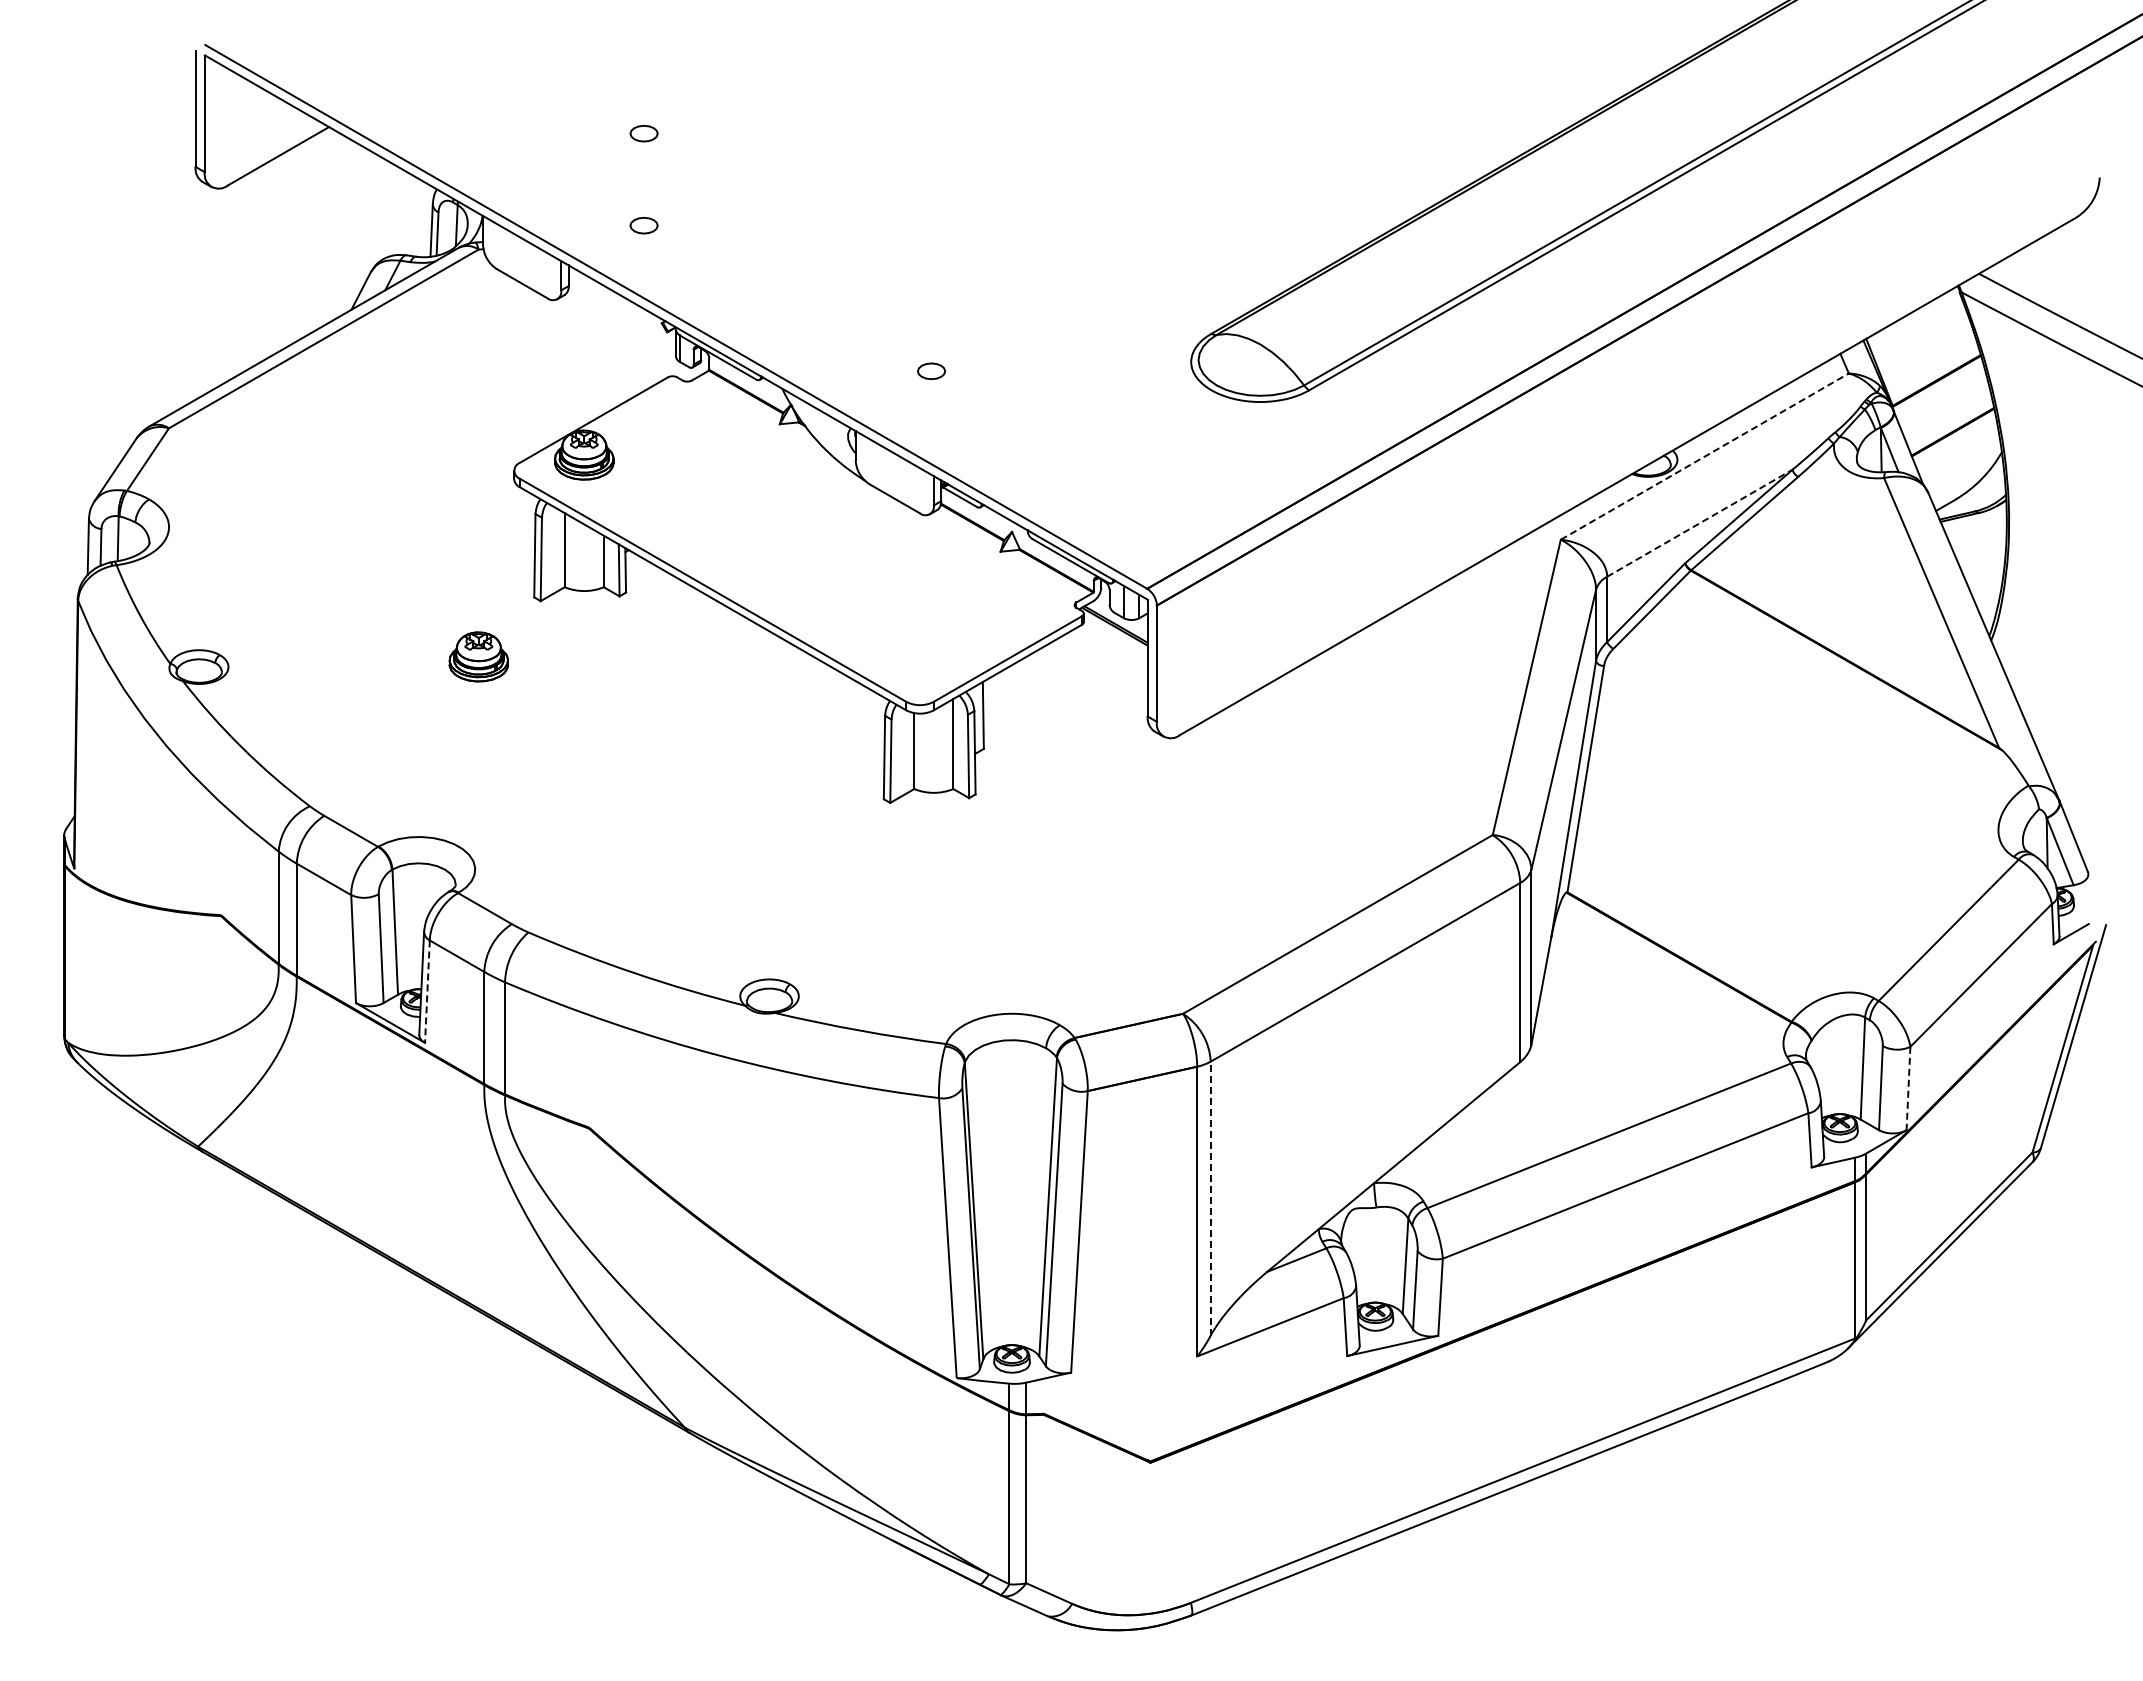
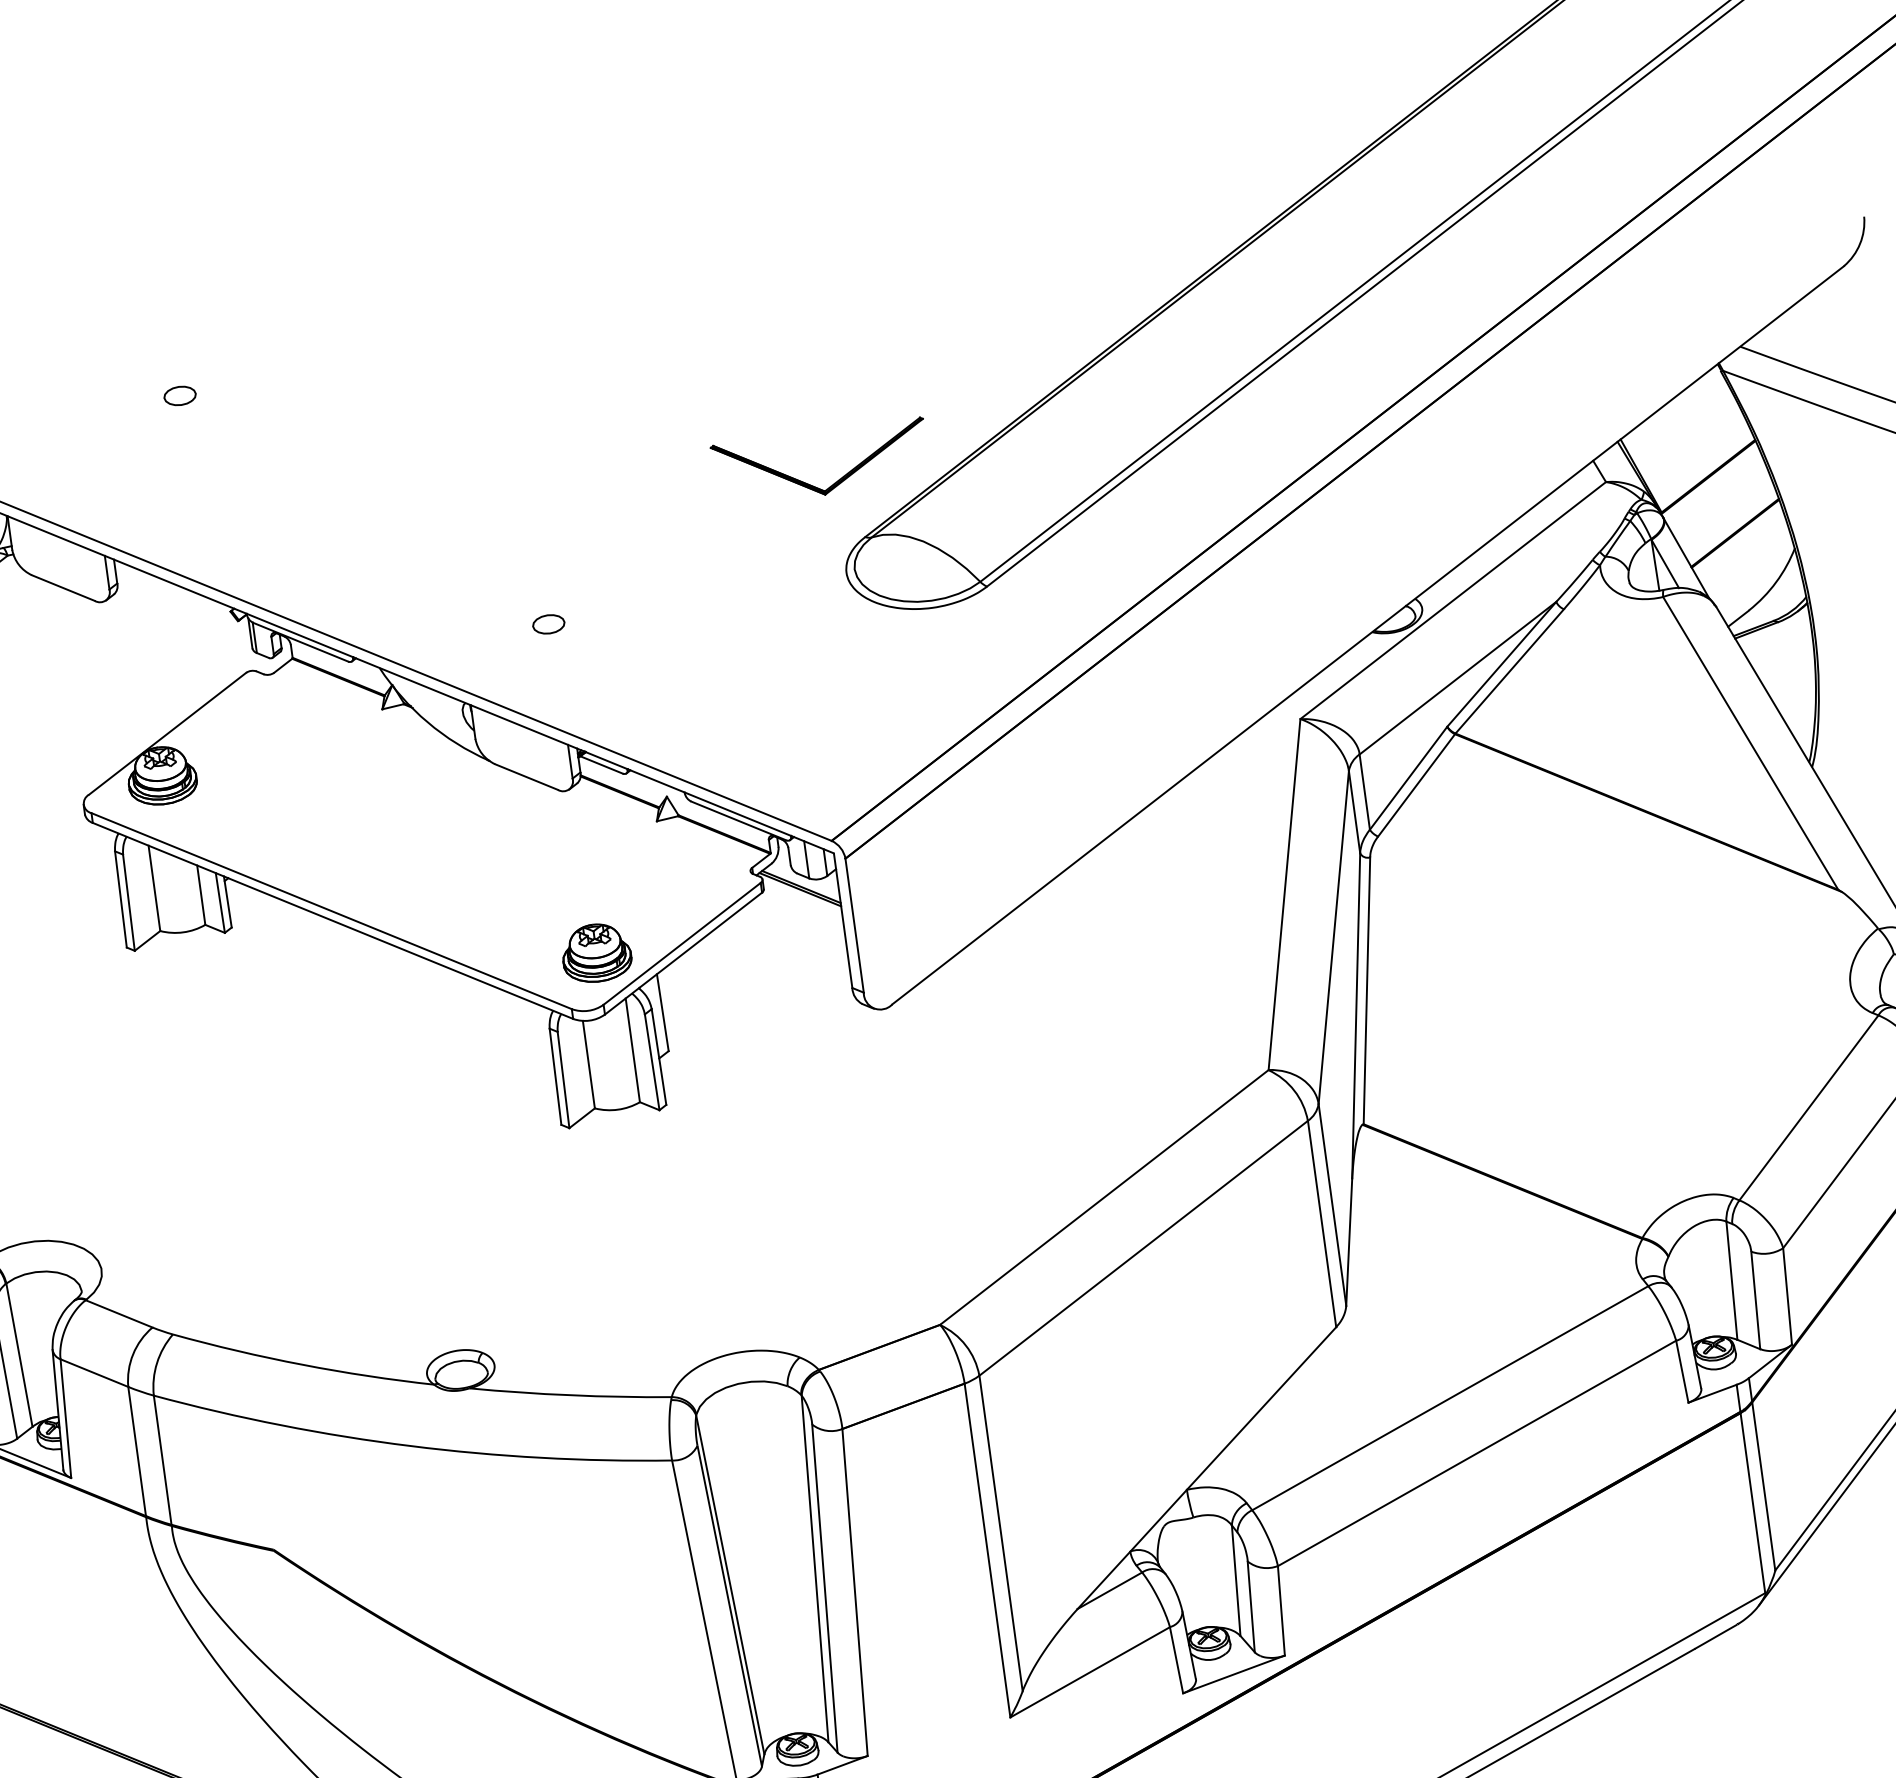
part: (643, 225) -> (193, 501), removed
part: (1191, 283) -> (834, 482), added
line: (1705, 456) -> (1453, 600), dashed -> solid
line: (1700, 523) -> (1458, 678), dashed -> solid
part: (478, 656) -> (596, 952), moved
line: (427, 992) -> (66, 1419), dashed -> solid
line: (1908, 1088) -> (1787, 1296), dashed -> solid
line: (1210, 1198) -> (1000, 1533), dashed -> solid

